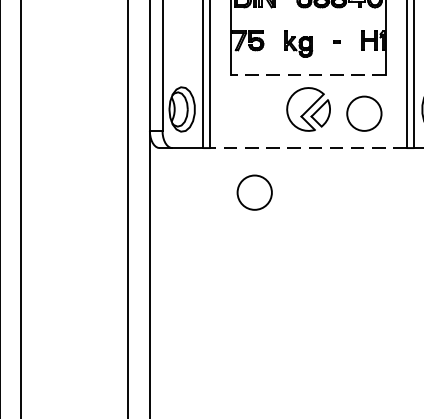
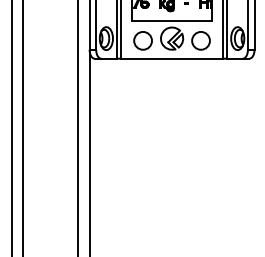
line: (307, 74) -> (171, 20), dashed -> solid
line: (309, 147) -> (172, 58), dashed -> solid
circle: (253, 192) -> (142, 40), moved

